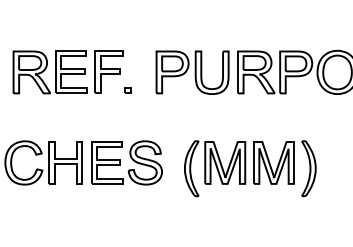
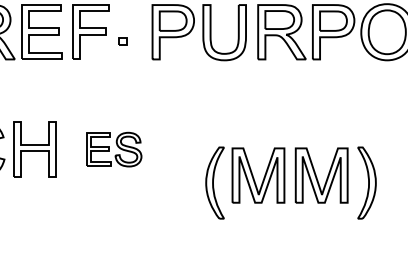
part: (127, 90) -> (122, 41), moved
part: (126, 162) -> (113, 149), size x0.6
part: (250, 168) -> (291, 182), moved

